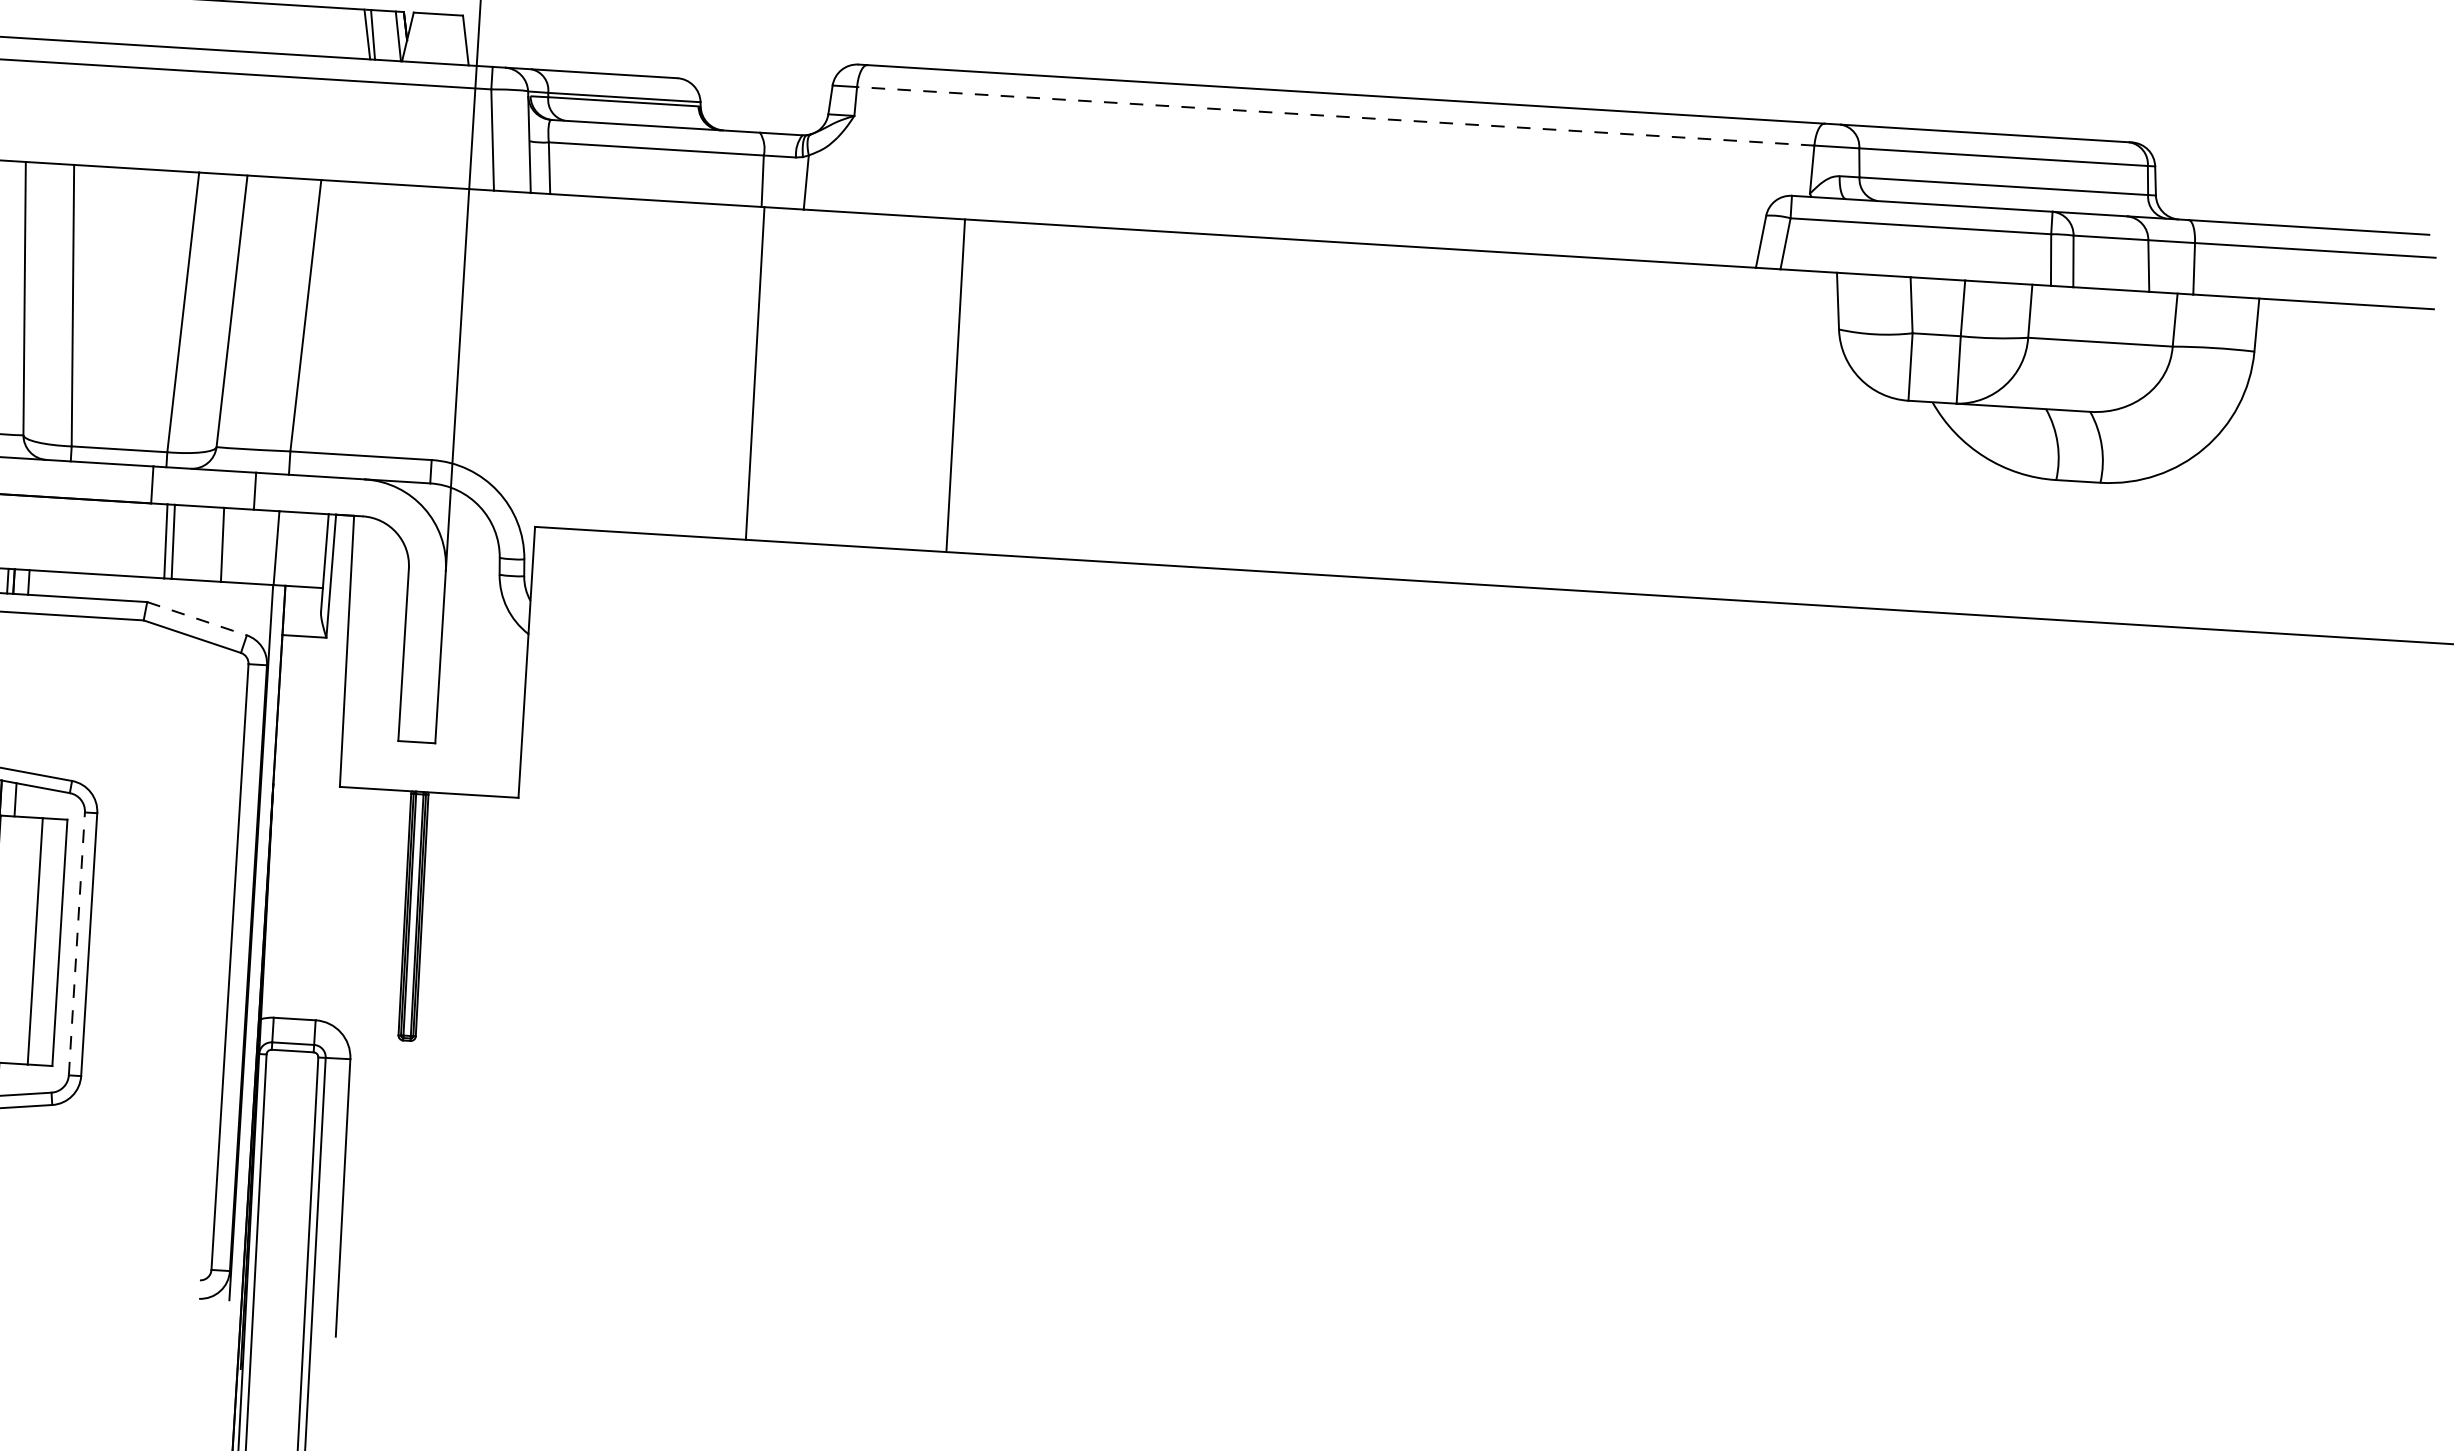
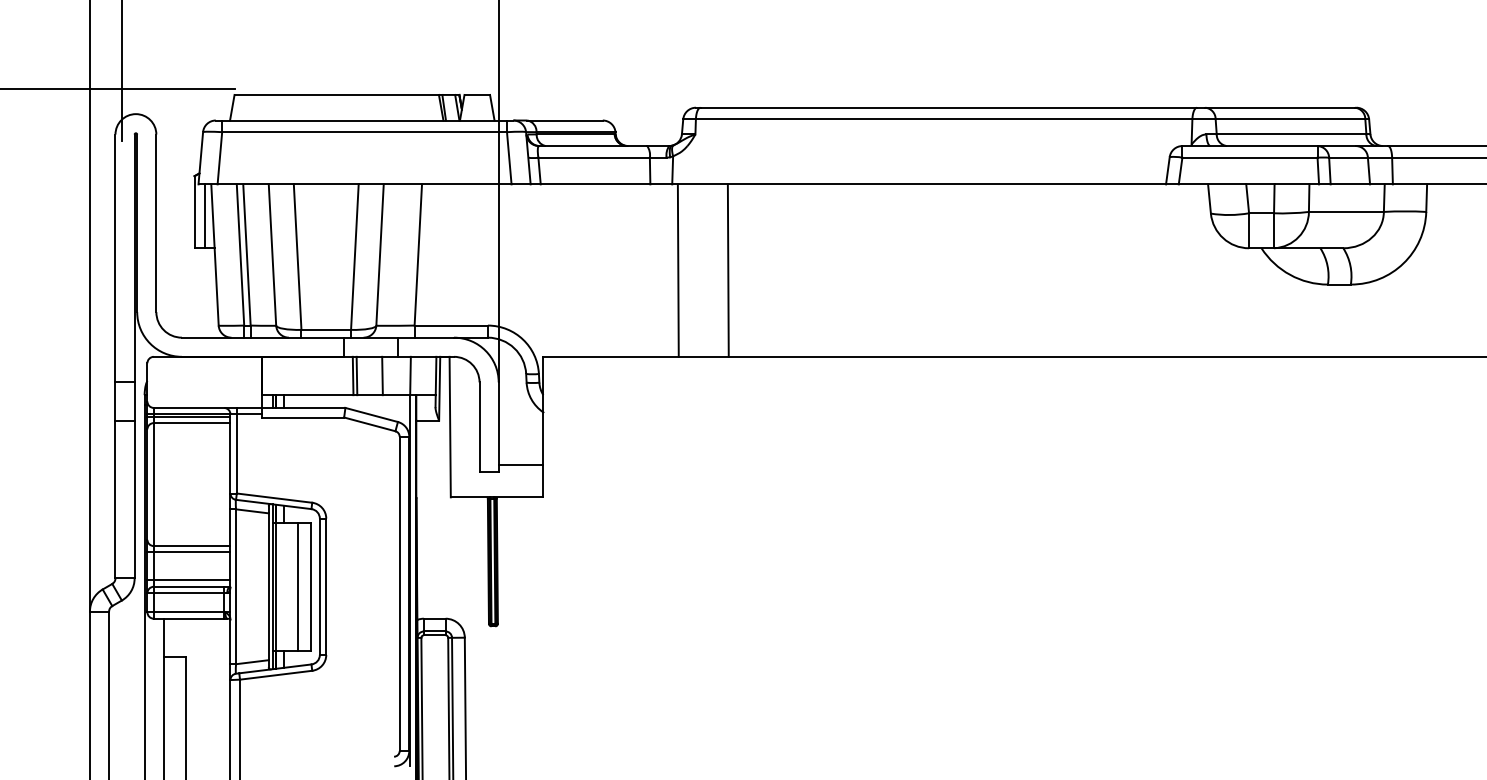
line: (1334, 116) -> (943, 119), dashed -> solid
line: (753, 373) -> (677, 270), moved
line: (954, 385) -> (727, 270), moved
line: (198, 619) -> (372, 415), dashed -> solid
line: (478, 733) -> (520, 465), added
line: (76, 943) -> (319, 586), dashed -> solid

